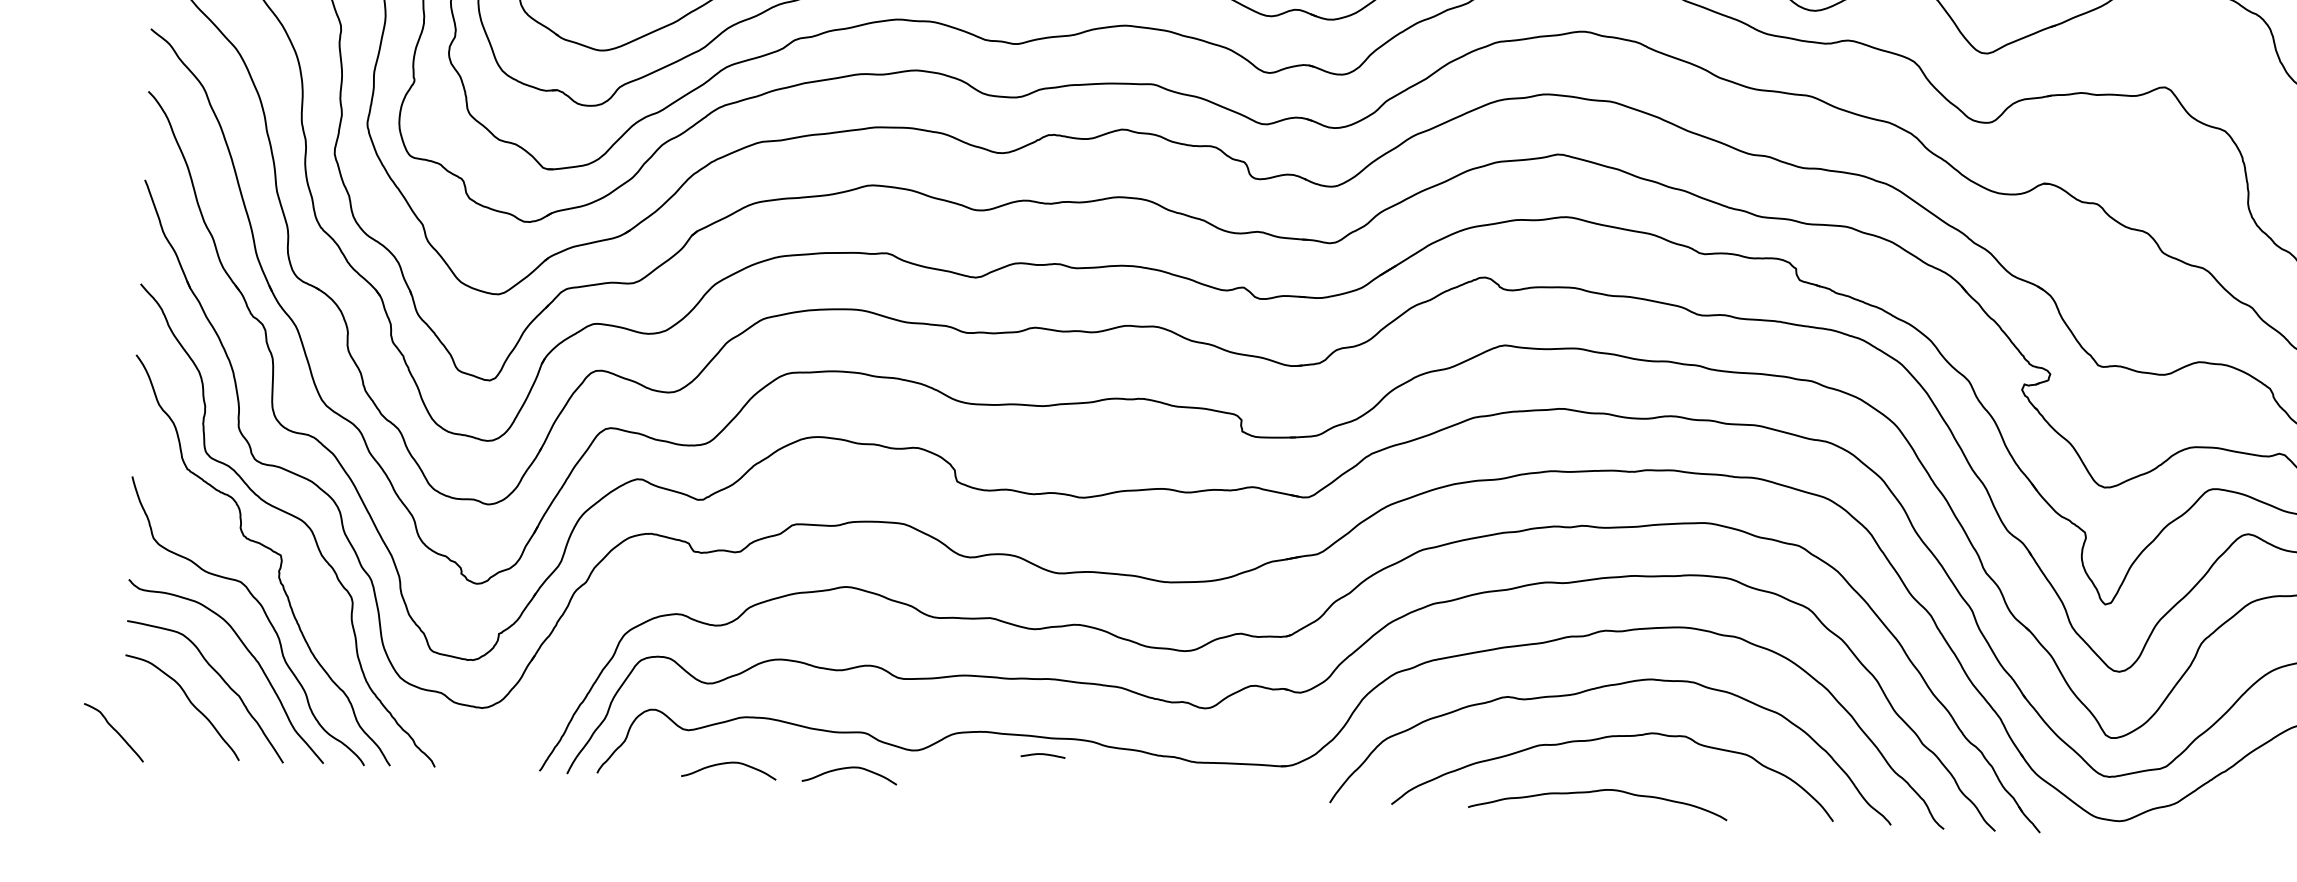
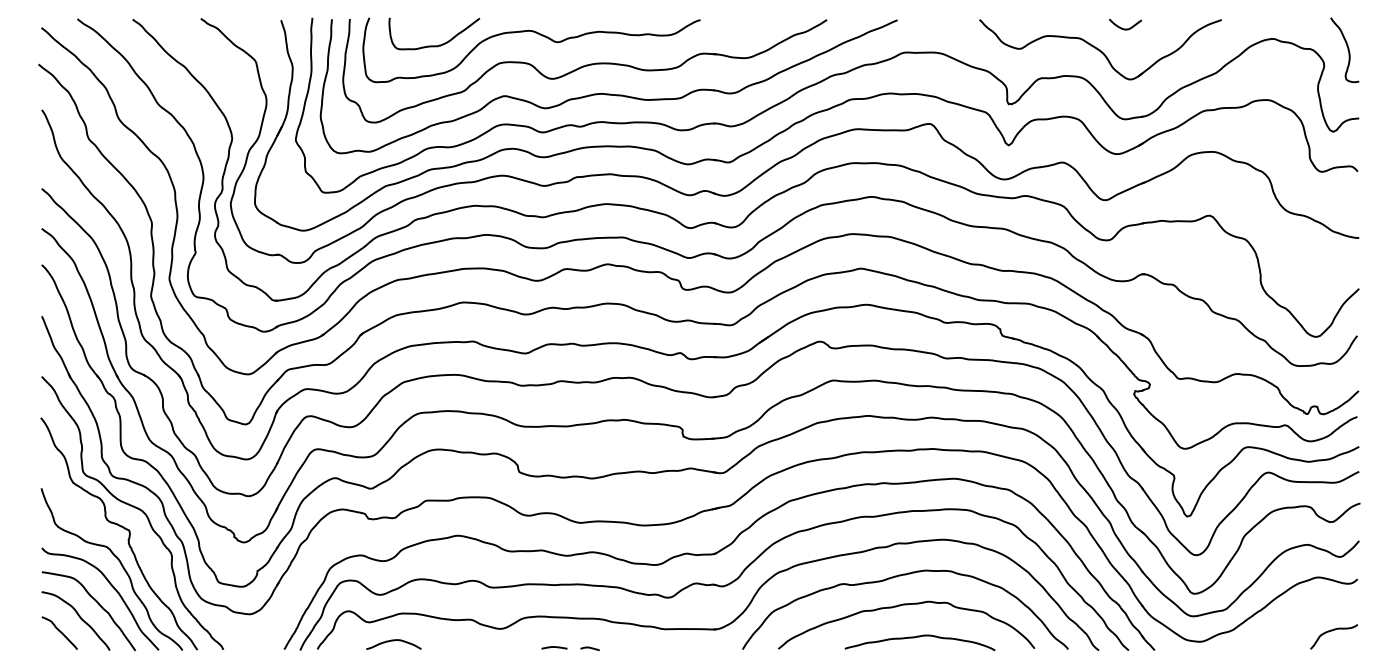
curve: (113, 731) -> (59, 632), moved
line: (1043, 755) -> (554, 647), moved
curve: (849, 769) -> (463, 641), removed
curve: (1065, 790) -> (589, 648), added
curve: (1597, 792) -> (919, 637), moved

